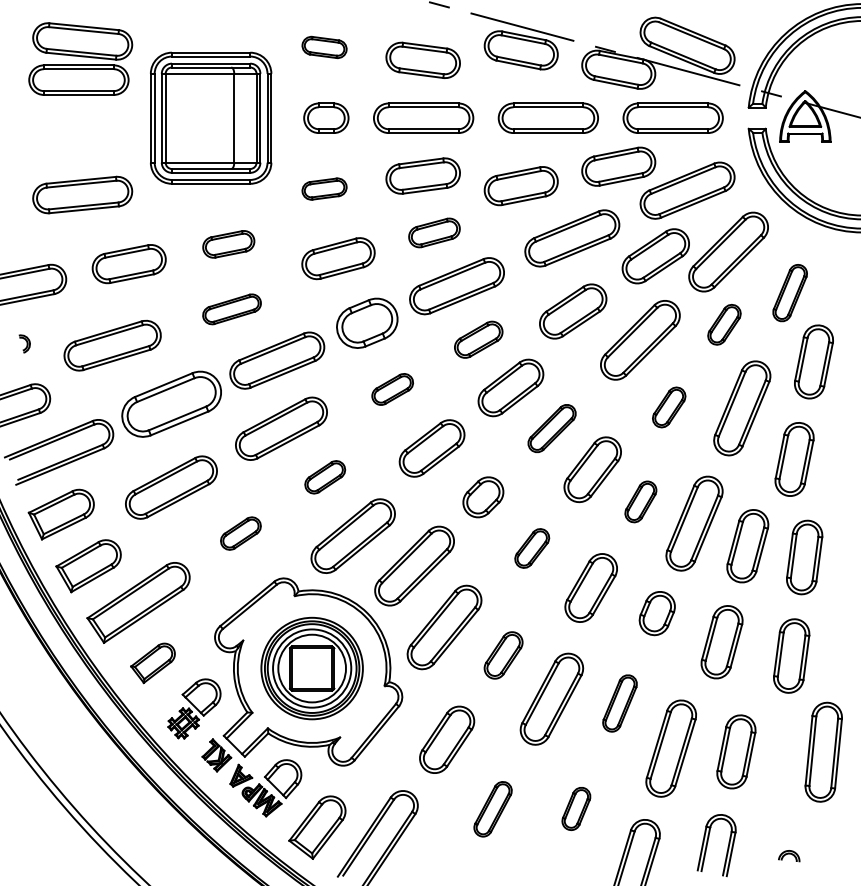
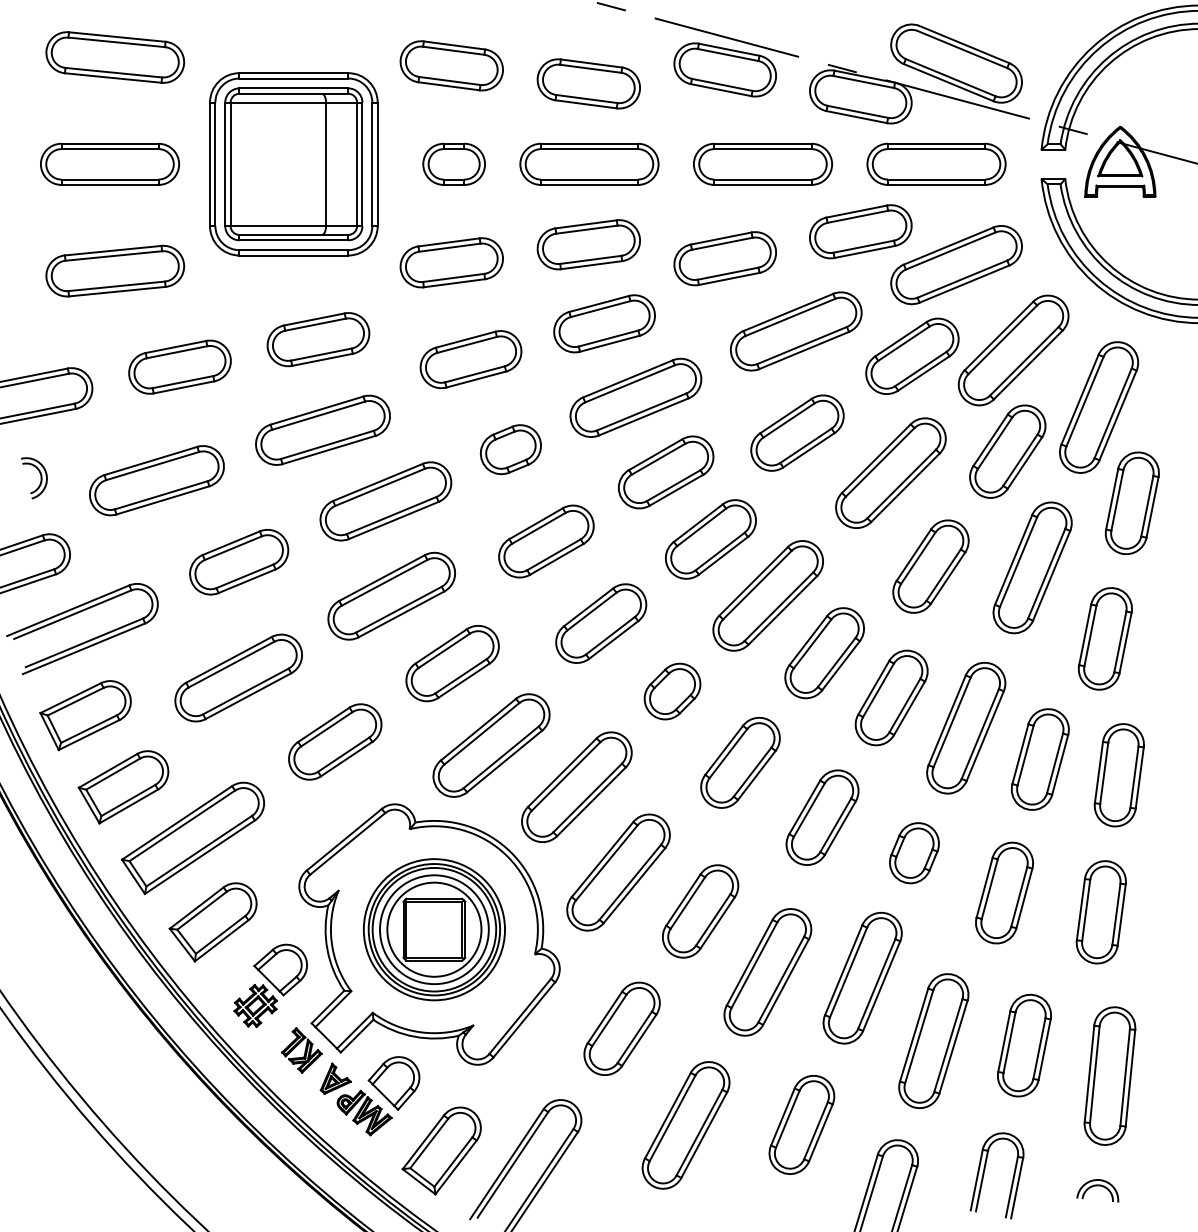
part: (324, 47) -> (451, 65), size x1.67
part: (78, 79) -> (109, 163), moved
part: (324, 188) -> (451, 262), size x1.67
part: (434, 232) -> (604, 323), size x1.43
part: (228, 244) -> (318, 339), size x1.43
part: (790, 293) -> (1099, 407), size x1.67
part: (231, 308) -> (322, 429), size x1.67
part: (366, 323) -> (510, 449), size x0.71
part: (724, 324) -> (1007, 451), size x1.67
part: (478, 339) -> (665, 472), size x1.43
part: (24, 344) -> (34, 478), size x1.67
part: (392, 389) -> (546, 541), size x1.67
part: (172, 404) -> (239, 562), size x0.71
part: (668, 407) -> (930, 566), size x1.67
part: (551, 428) -> (767, 595), size x1.67
part: (325, 477) -> (452, 663), size x1.67
part: (640, 501) -> (891, 697), size x1.67
part: (241, 533) -> (335, 741), size x1.67
part: (532, 548) -> (740, 762), size x1.67
part: (503, 655) -> (700, 911), size x1.43
part: (152, 663) -> (212, 922), size x1.43
part: (619, 703) -> (862, 978), size x1.67
part: (823, 751) -> (1109, 1075), moved
part: (576, 808) -> (801, 1124), size x1.67
part: (492, 809) -> (685, 1125), size x1.67
part: (788, 856) -> (1097, 1190), size x1.43

